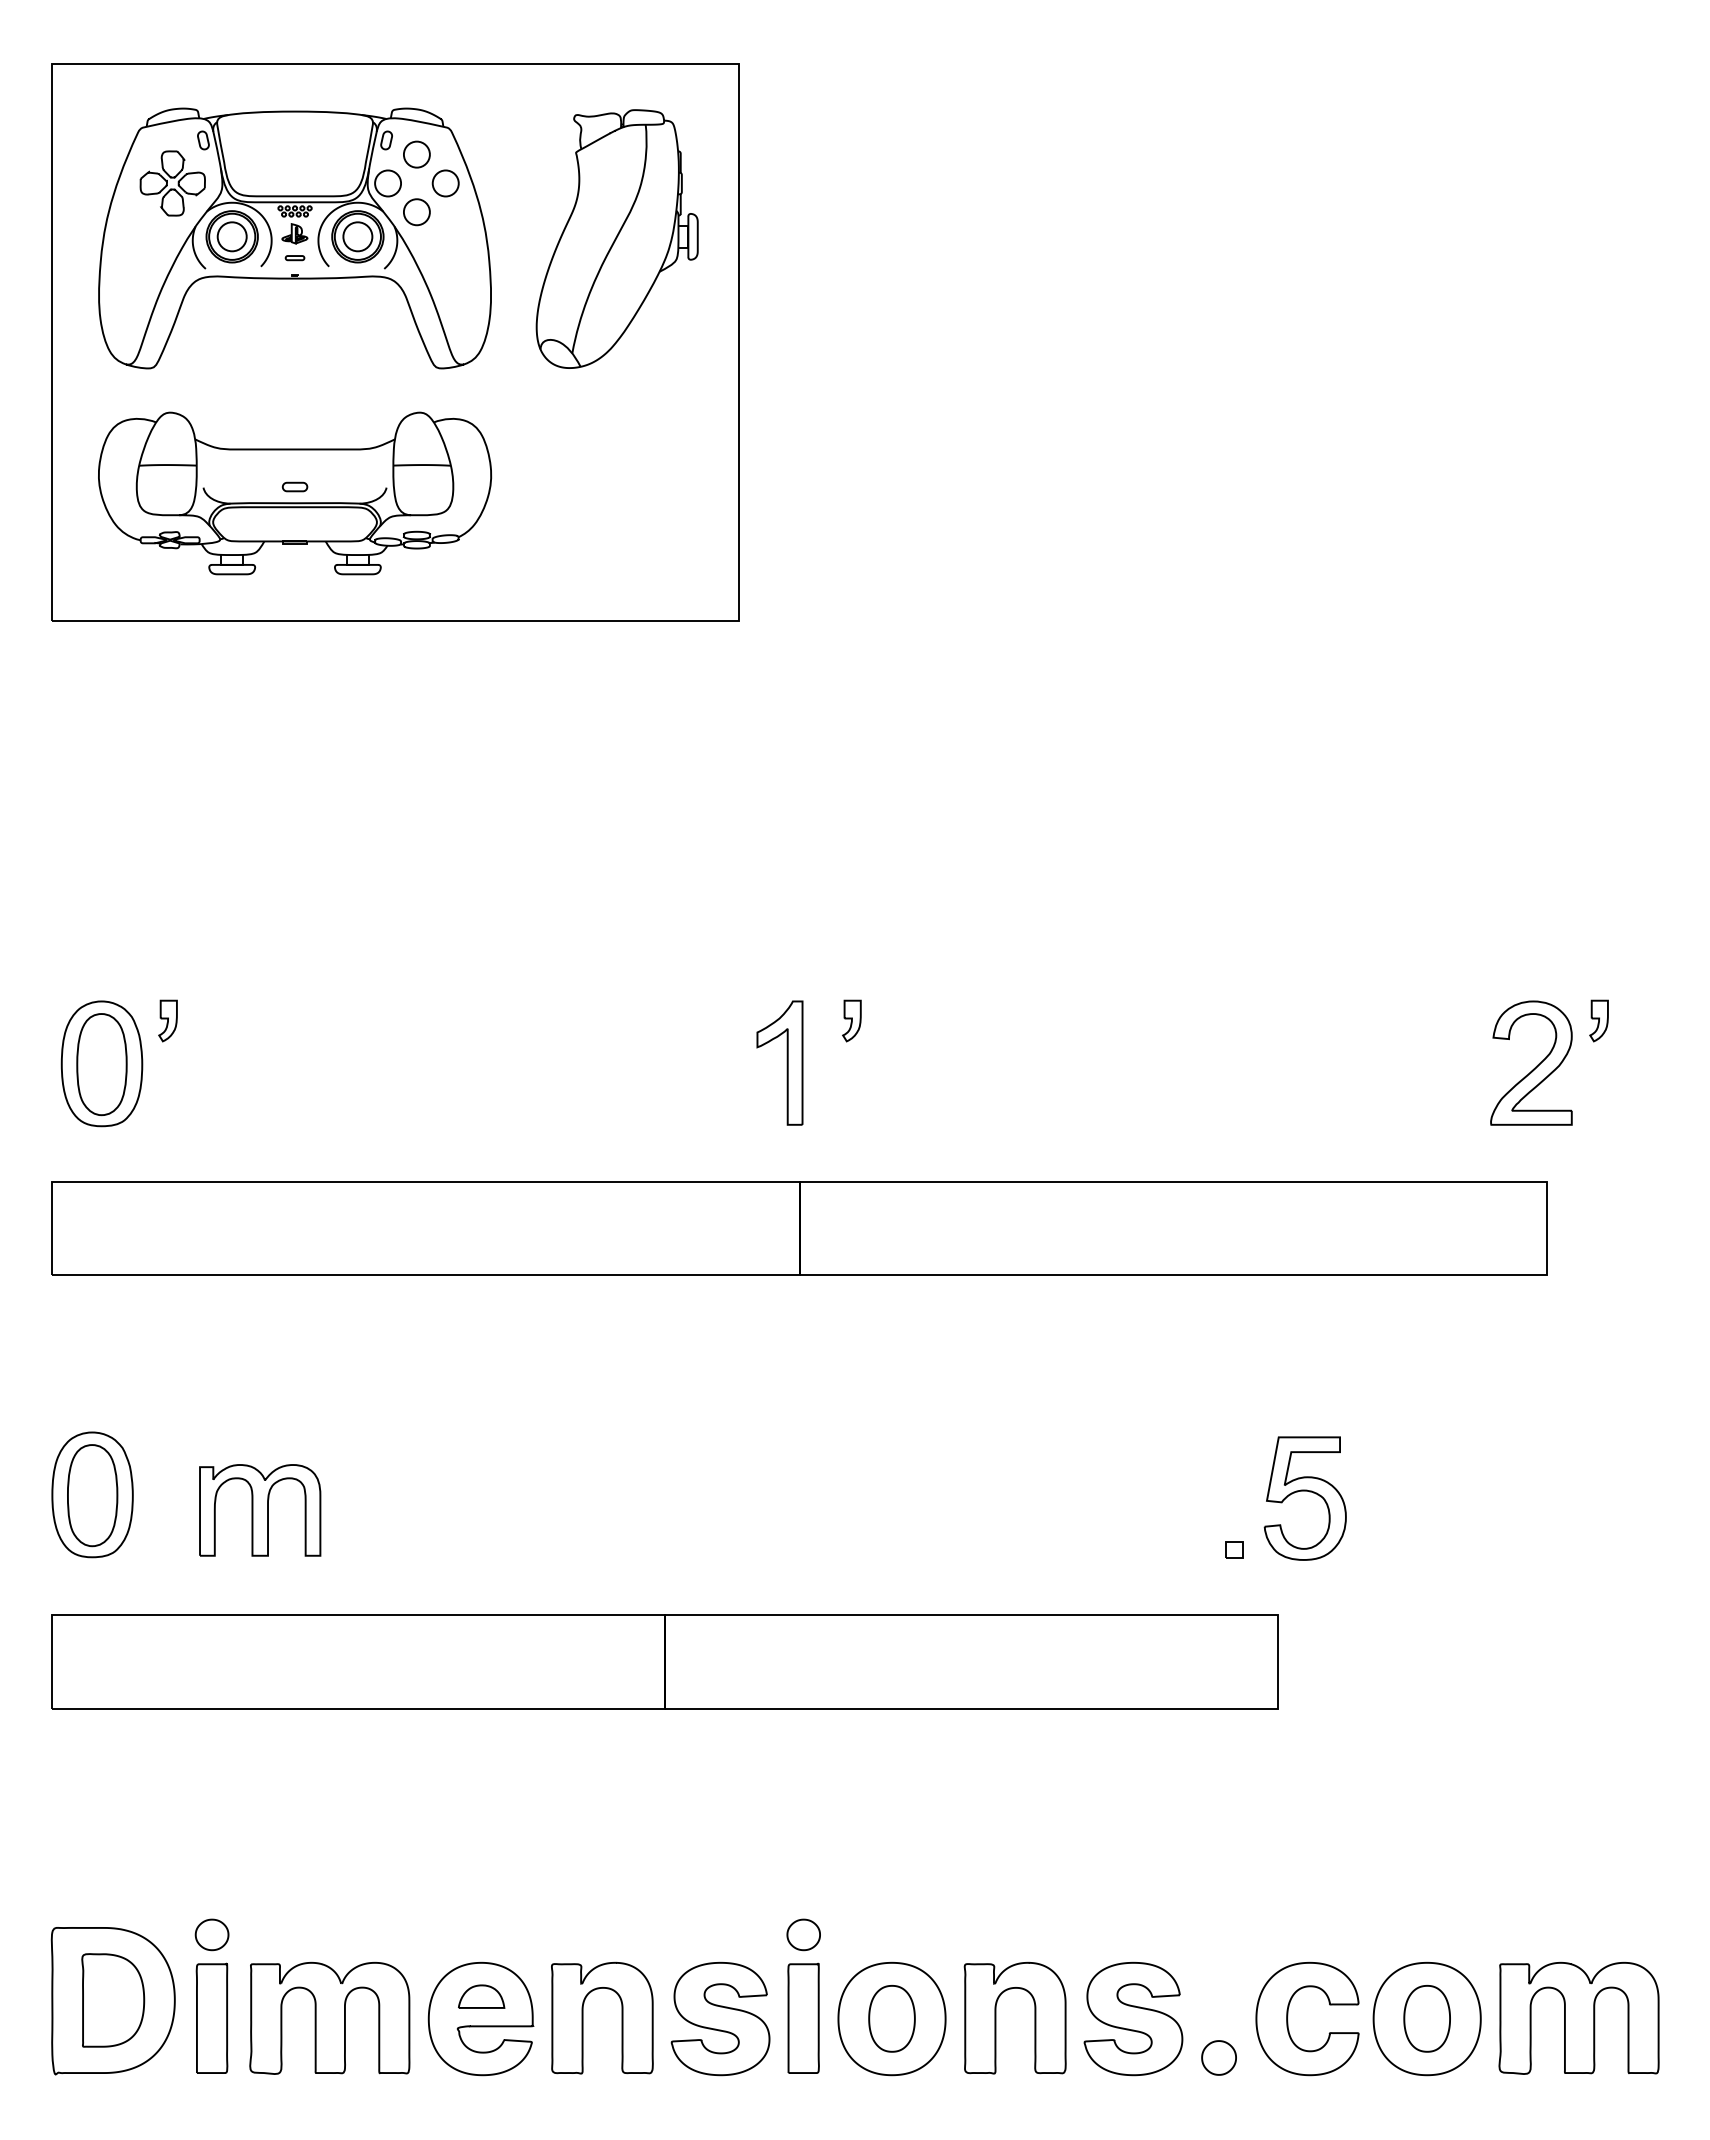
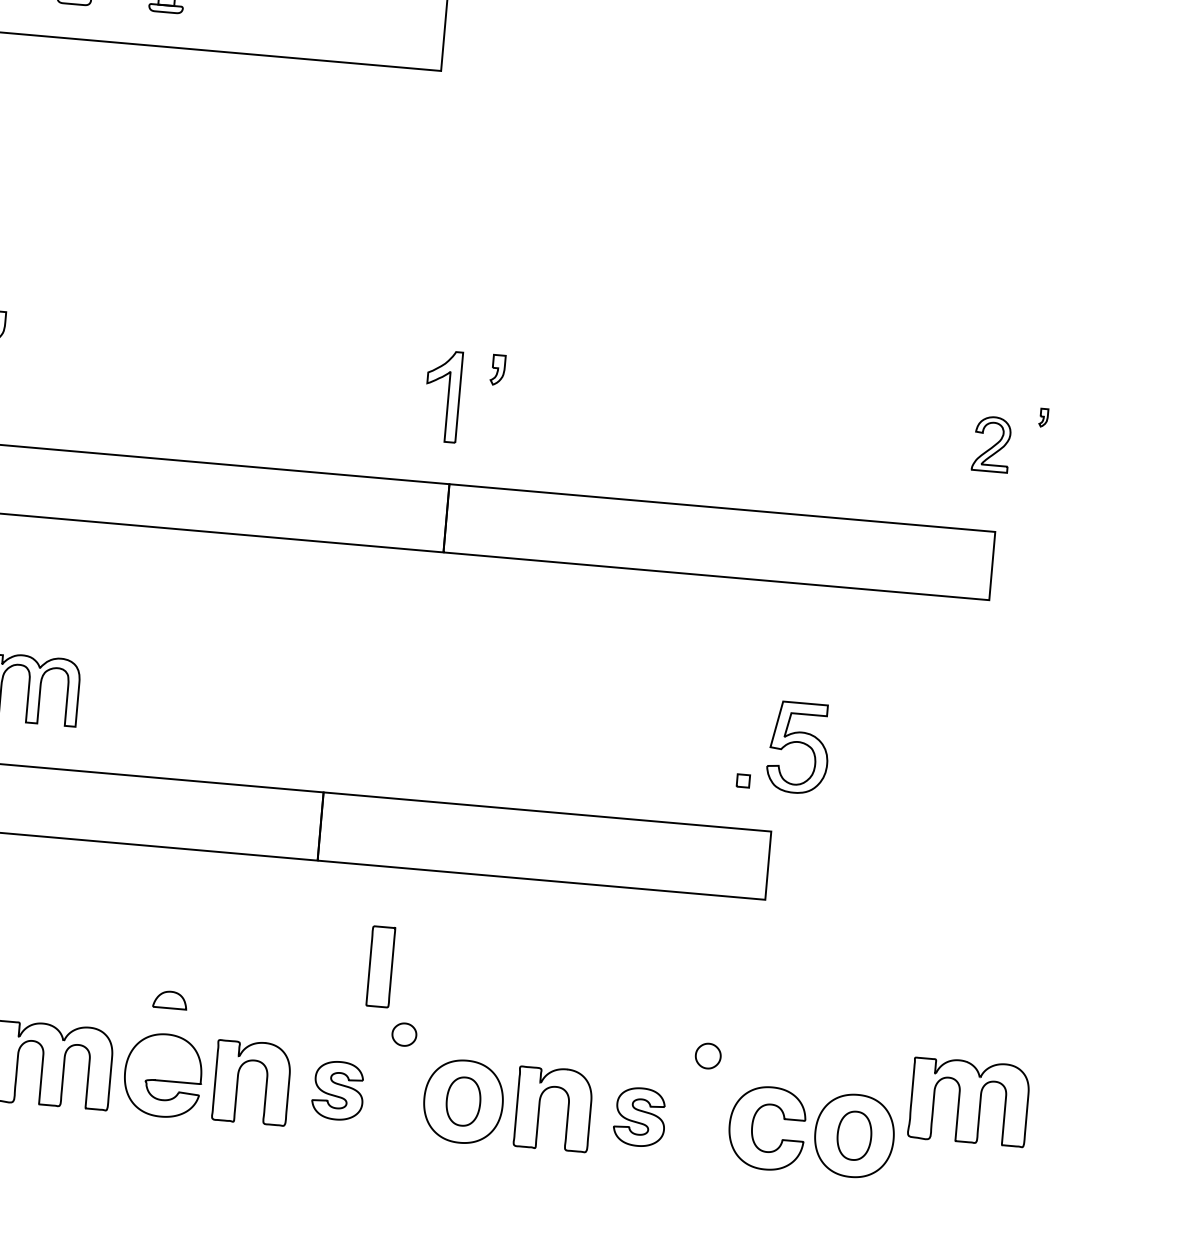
part: (1598, 1020) -> (1043, 417), size x0.6
part: (1531, 1062) -> (991, 443), size x0.6
part: (481, 1996) -> (170, 999), moved
part: (803, 2017) -> (380, 966), moved
part: (1578, 2017) -> (968, 1101), moved
part: (720, 2018) -> (338, 1090), size x0.7
part: (1133, 2018) -> (639, 1116), size x0.7
part: (1218, 2057) -> (707, 1055), moved

